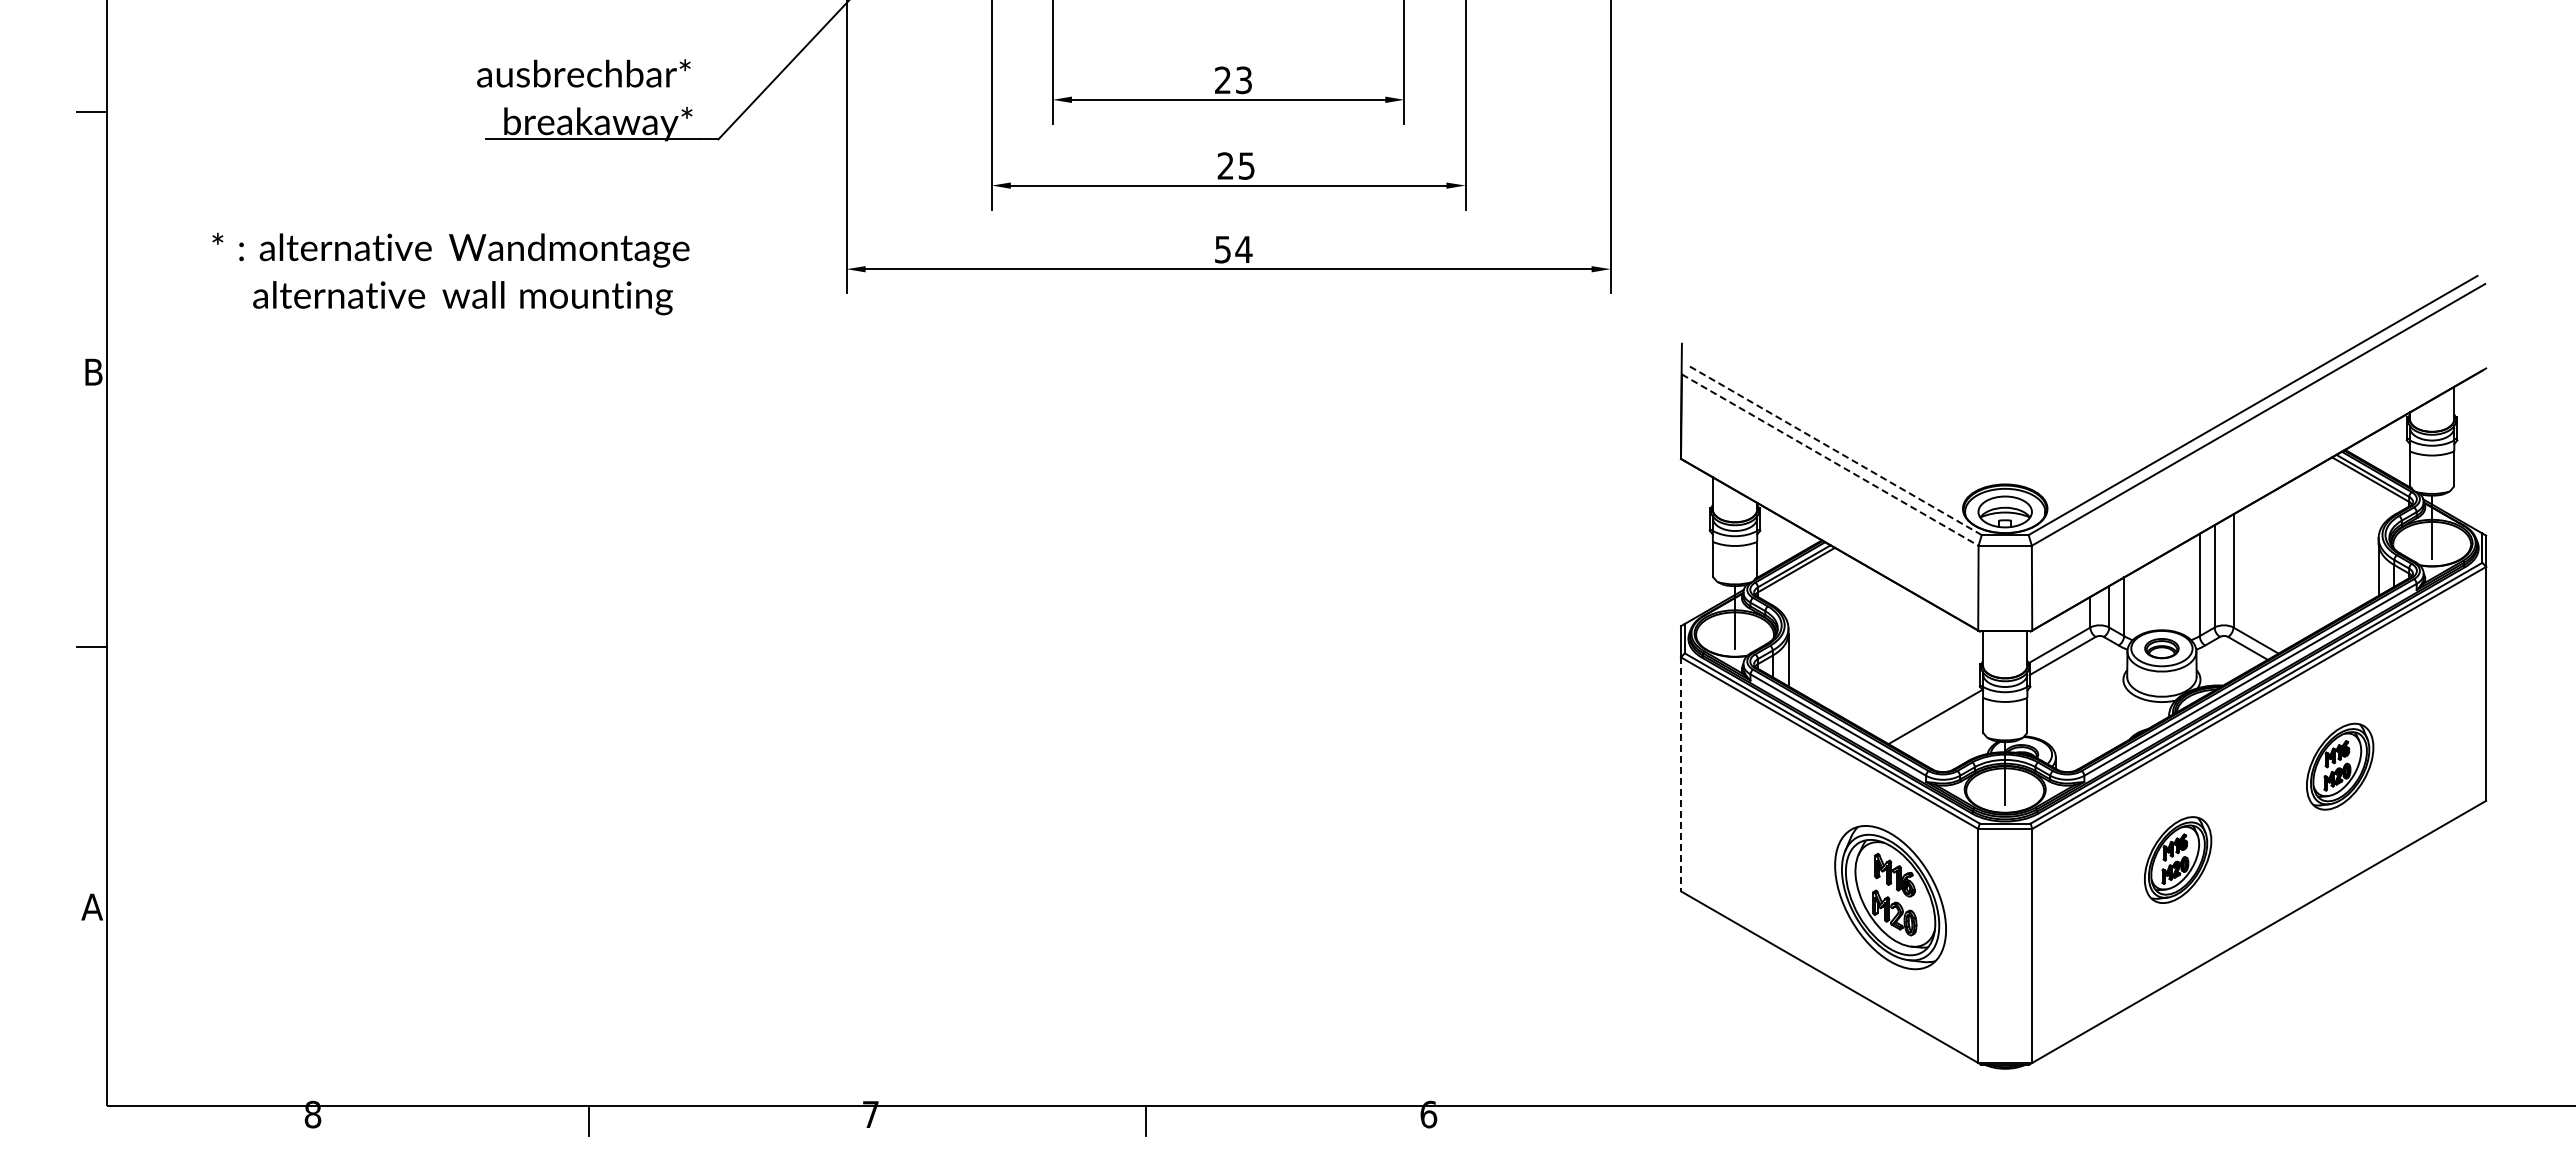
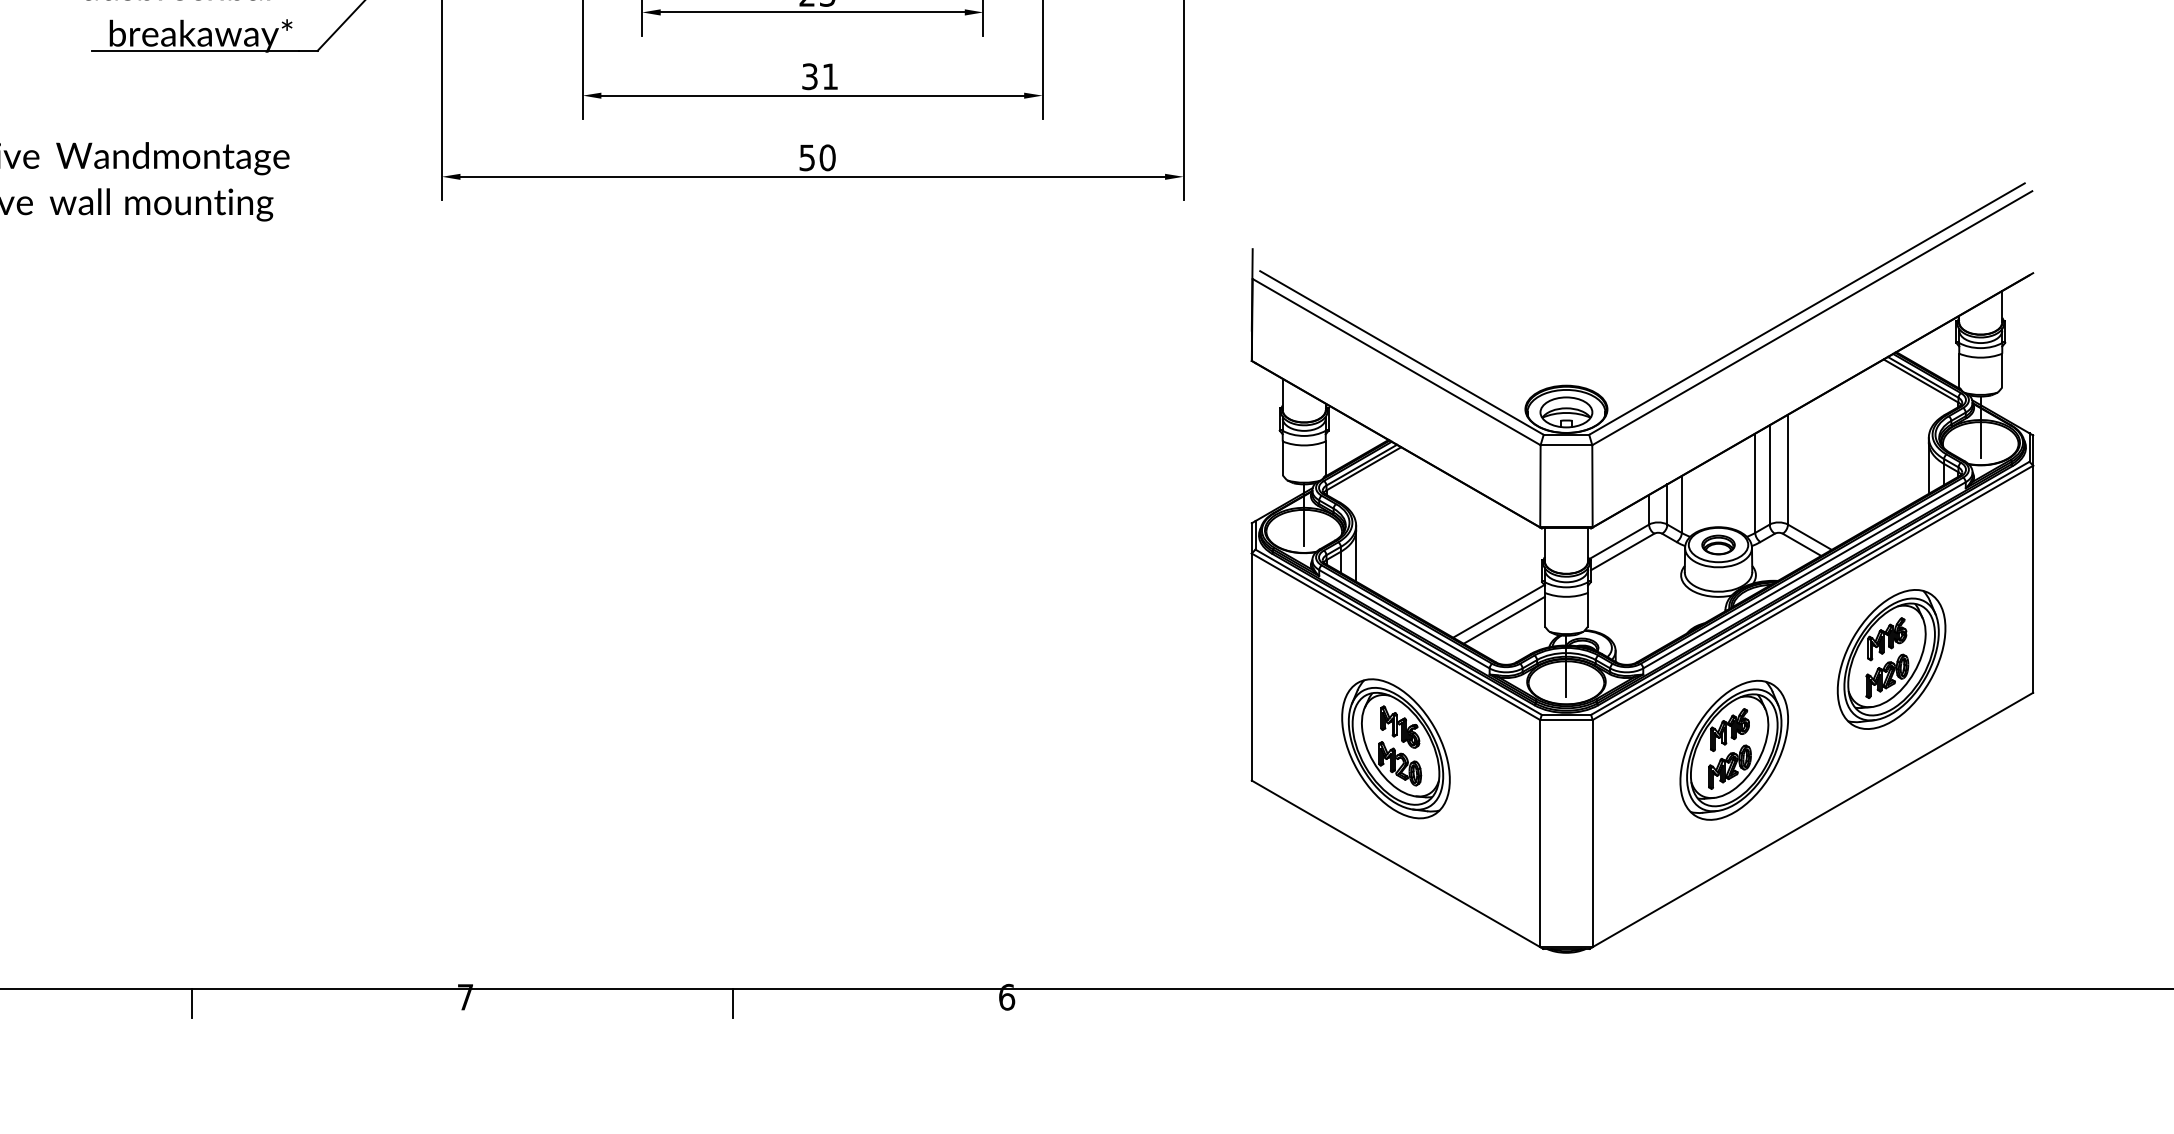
text: (1235, 165) -> (819, 76), 25 -> 31
text: (1243, 249) -> (827, 157), 54 -> 50
line: (1835, 450) -> (1401, 352), dashed -> solid
line: (1830, 460) -> (1396, 362), dashed -> solid
line: (1941, 726) -> (1504, 620), added
part: (2339, 766) -> (1890, 659), size x1.67
line: (1681, 774) -> (1252, 667), dashed -> solid
part: (2177, 859) -> (1733, 749), size x1.67
part: (1890, 897) -> (1395, 748), moved

